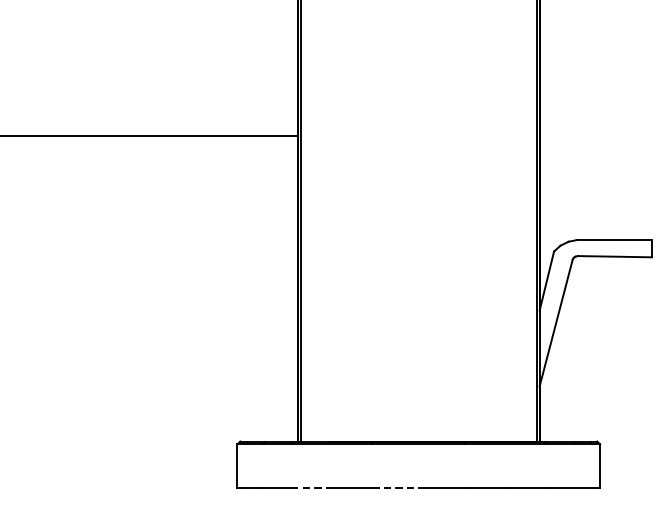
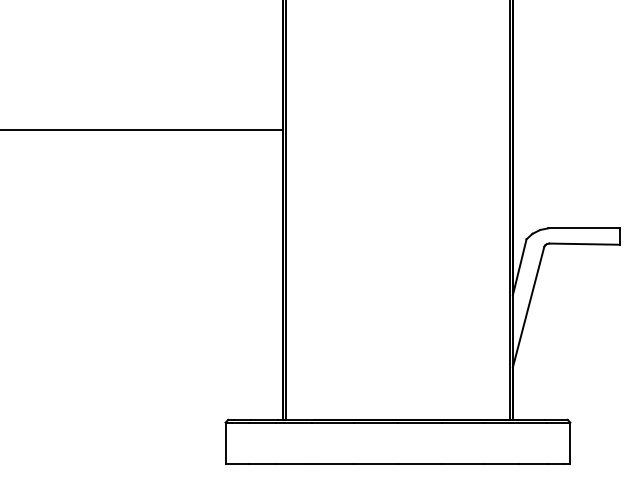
line: (309, 487) -> (294, 463), dashed -> solid
line: (396, 487) -> (376, 463), dashed -> solid

